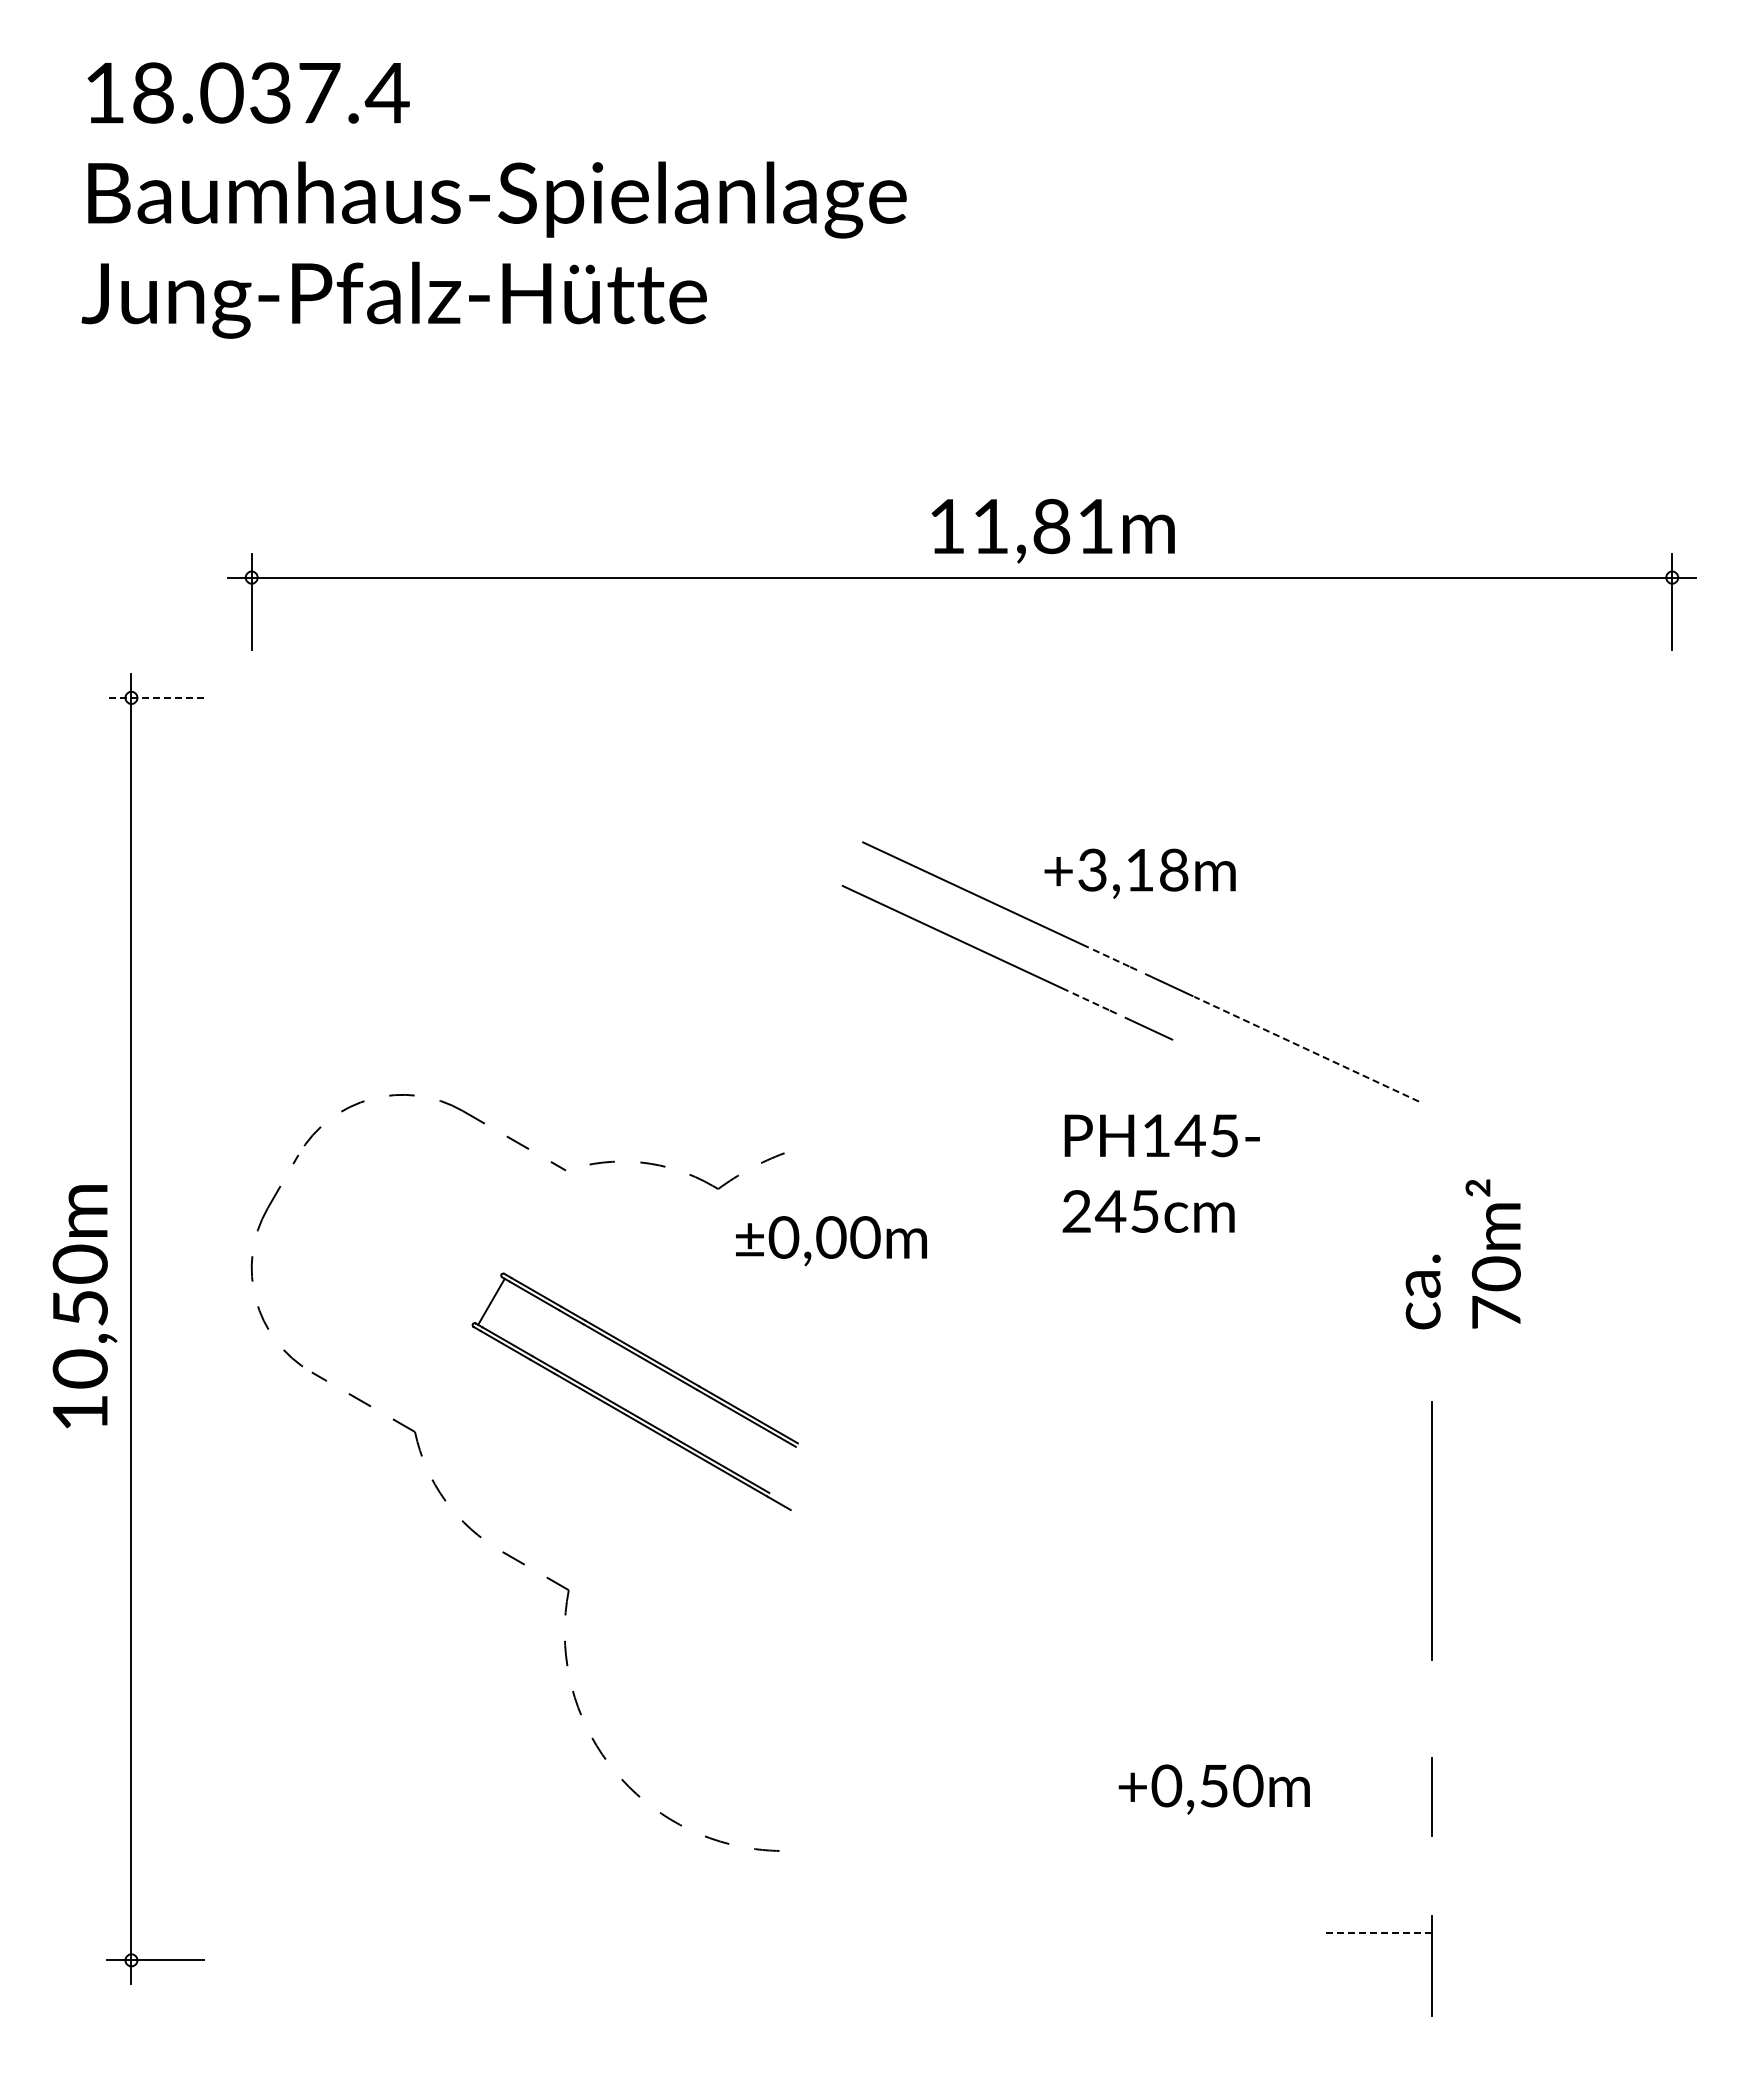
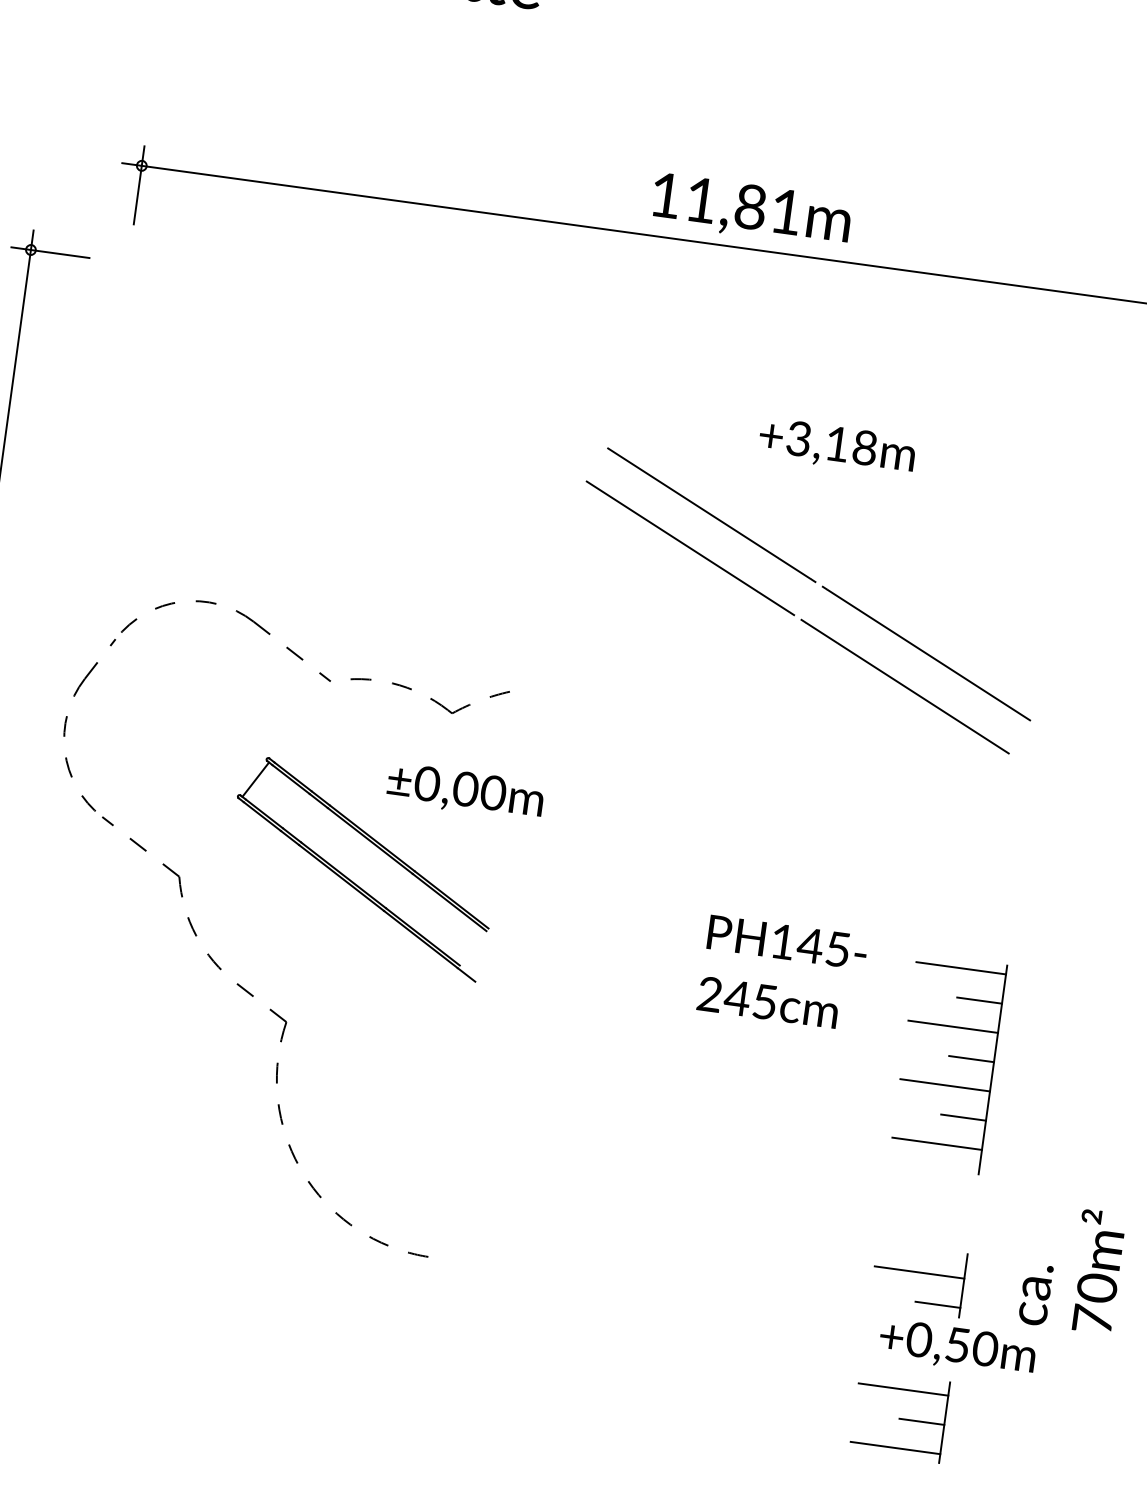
text: (1052, 530) -> (750, 210), moved
line: (155, 697) -> (50, 252), dashed -> solid
text: (1139, 873) -> (836, 446), moved
line: (1109, 957) -> (795, 569), dashed -> solid
line: (1089, 1000) -> (774, 601), dashed -> solid
line: (1306, 1049) -> (944, 665), dashed -> solid
line: (1285, 1092) -> (922, 698), added
text: (1160, 1173) -> (781, 972), moved
text: (831, 1241) -> (465, 792), moved
text: (1462, 1254) -> (1071, 1268), moved
line: (1376, 1413) -> (960, 968), added
line: (1404, 1449) -> (979, 1000), added
line: (1376, 1485) -> (952, 1026), added
line: (1404, 1521) -> (971, 1059), added
line: (1376, 1557) -> (944, 1085), added
line: (1404, 1593) -> (963, 1117), added
line: (1376, 1629) -> (936, 1143), added
line: (1376, 1788) -> (919, 1272), added
text: (1213, 1789) -> (956, 1347), moved
line: (1404, 1824) -> (938, 1304), added
line: (1376, 1932) -> (903, 1389), dashed -> solid
line: (1404, 1968) -> (922, 1421), added
line: (1376, 2004) -> (895, 1447), added

